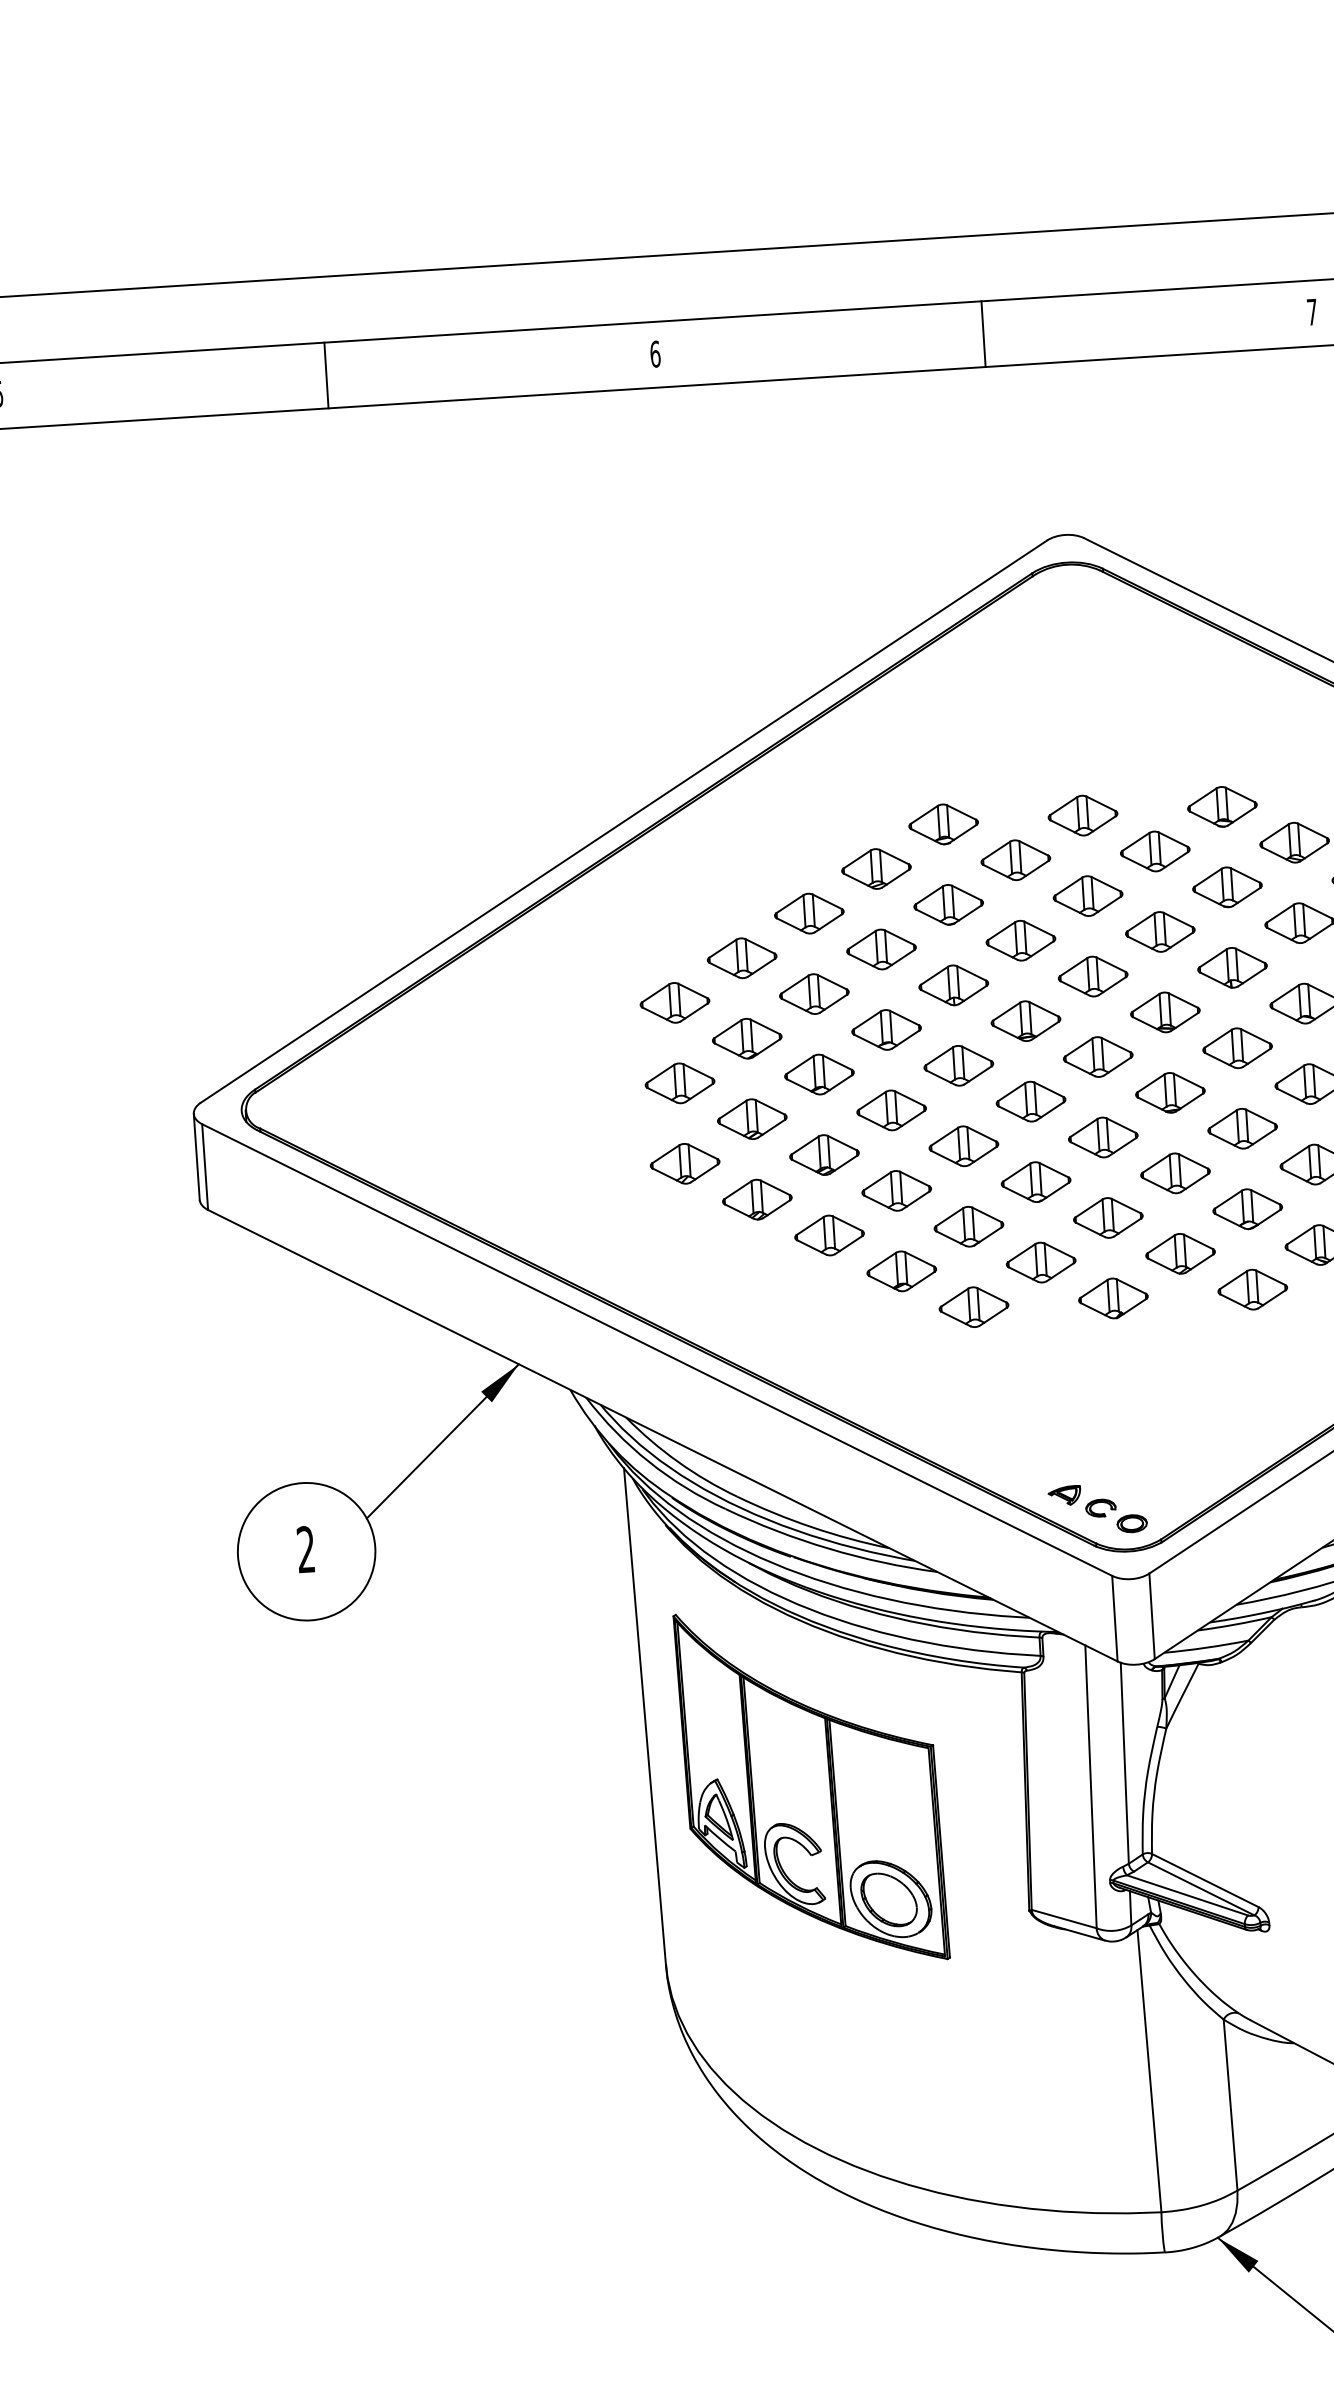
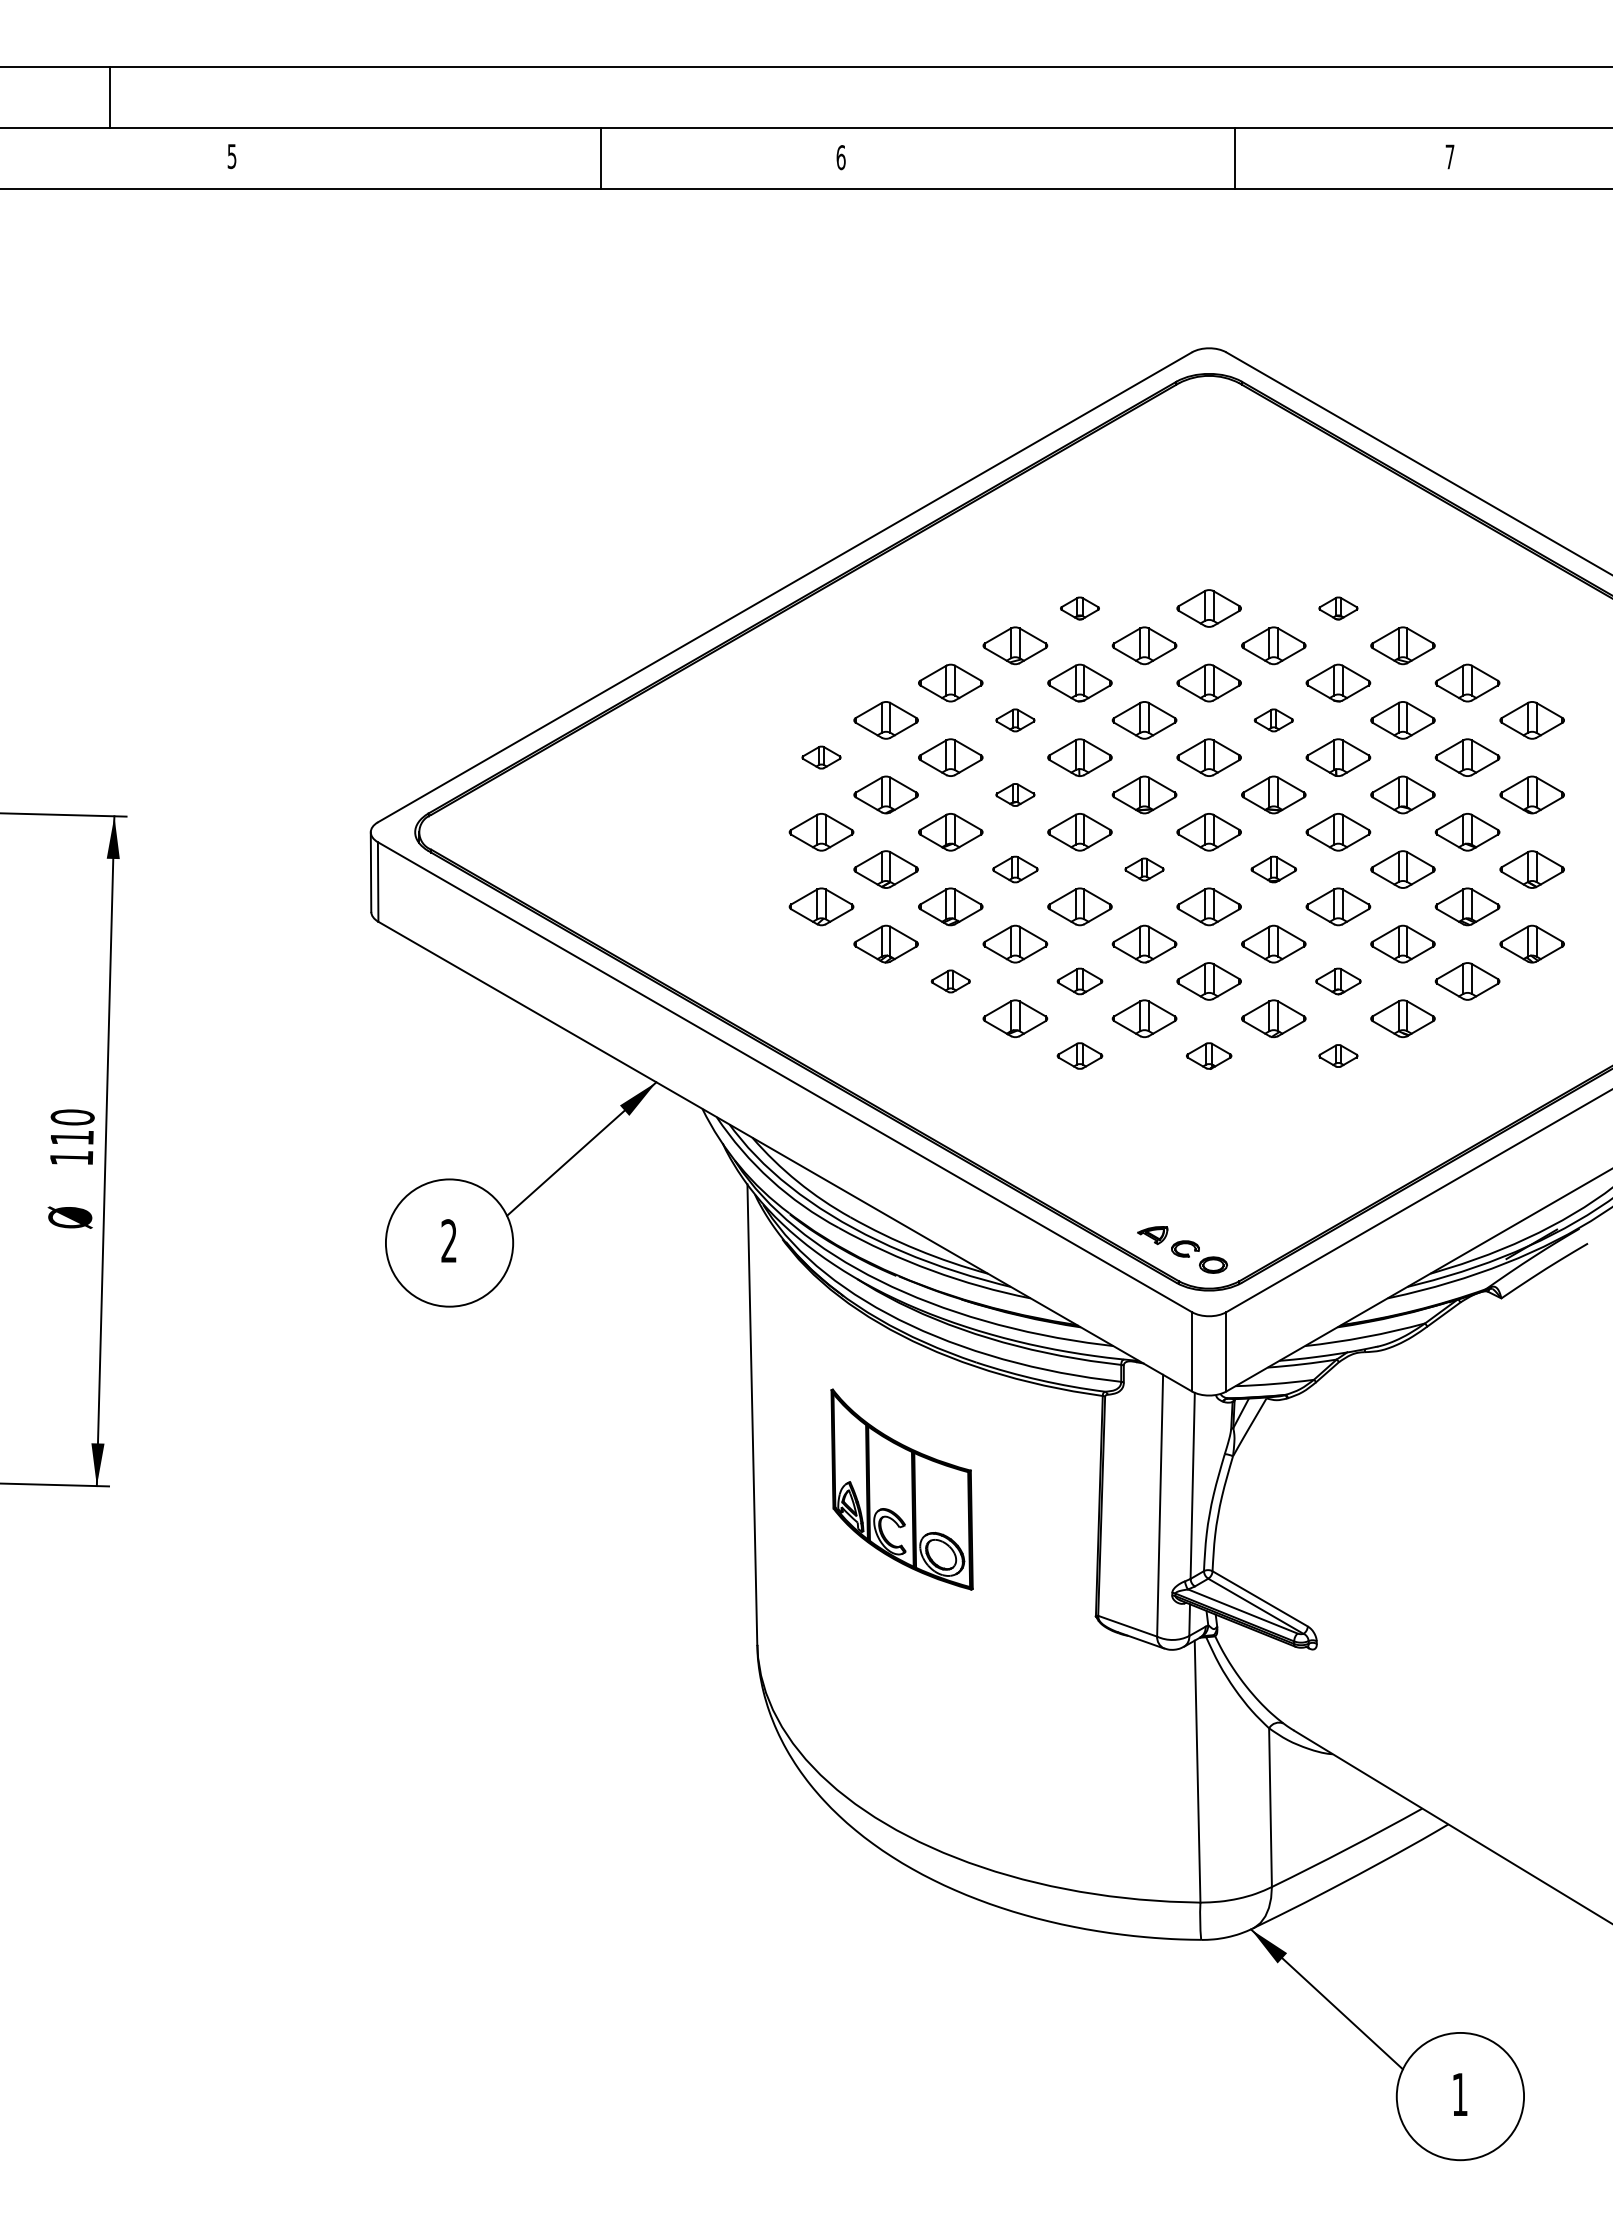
line: (983, 333) -> (1235, 157), moved
line: (326, 374) -> (601, 157), moved
part: (1222, 806) -> (1338, 608), size x0.6
part: (943, 824) -> (1079, 608), size x0.6
part: (1160, 932) -> (1273, 720), size x0.6
part: (881, 949) -> (1015, 720), size x0.6
part: (674, 1002) -> (821, 757), size x0.6
part: (886, 1029) -> (1015, 794), size x0.6
part: (1170, 1092) -> (1273, 869), size x0.7
part: (1030, 1101) -> (1144, 869), size x0.6
part: (891, 1110) -> (1015, 869), size x0.7
part: (1247, 1209) -> (1338, 981), size x0.7
part: (968, 1226) -> (1079, 981), size x0.7
part: (829, 1235) -> (950, 981), size x0.6
part: (1252, 1289) -> (1338, 1055), size x0.6
part: (1112, 1297) -> (1208, 1055), size x0.7
part: (973, 1306) -> (1079, 1055), size x0.7
part: (810, 1786) -> (901, 1489), size x0.6

